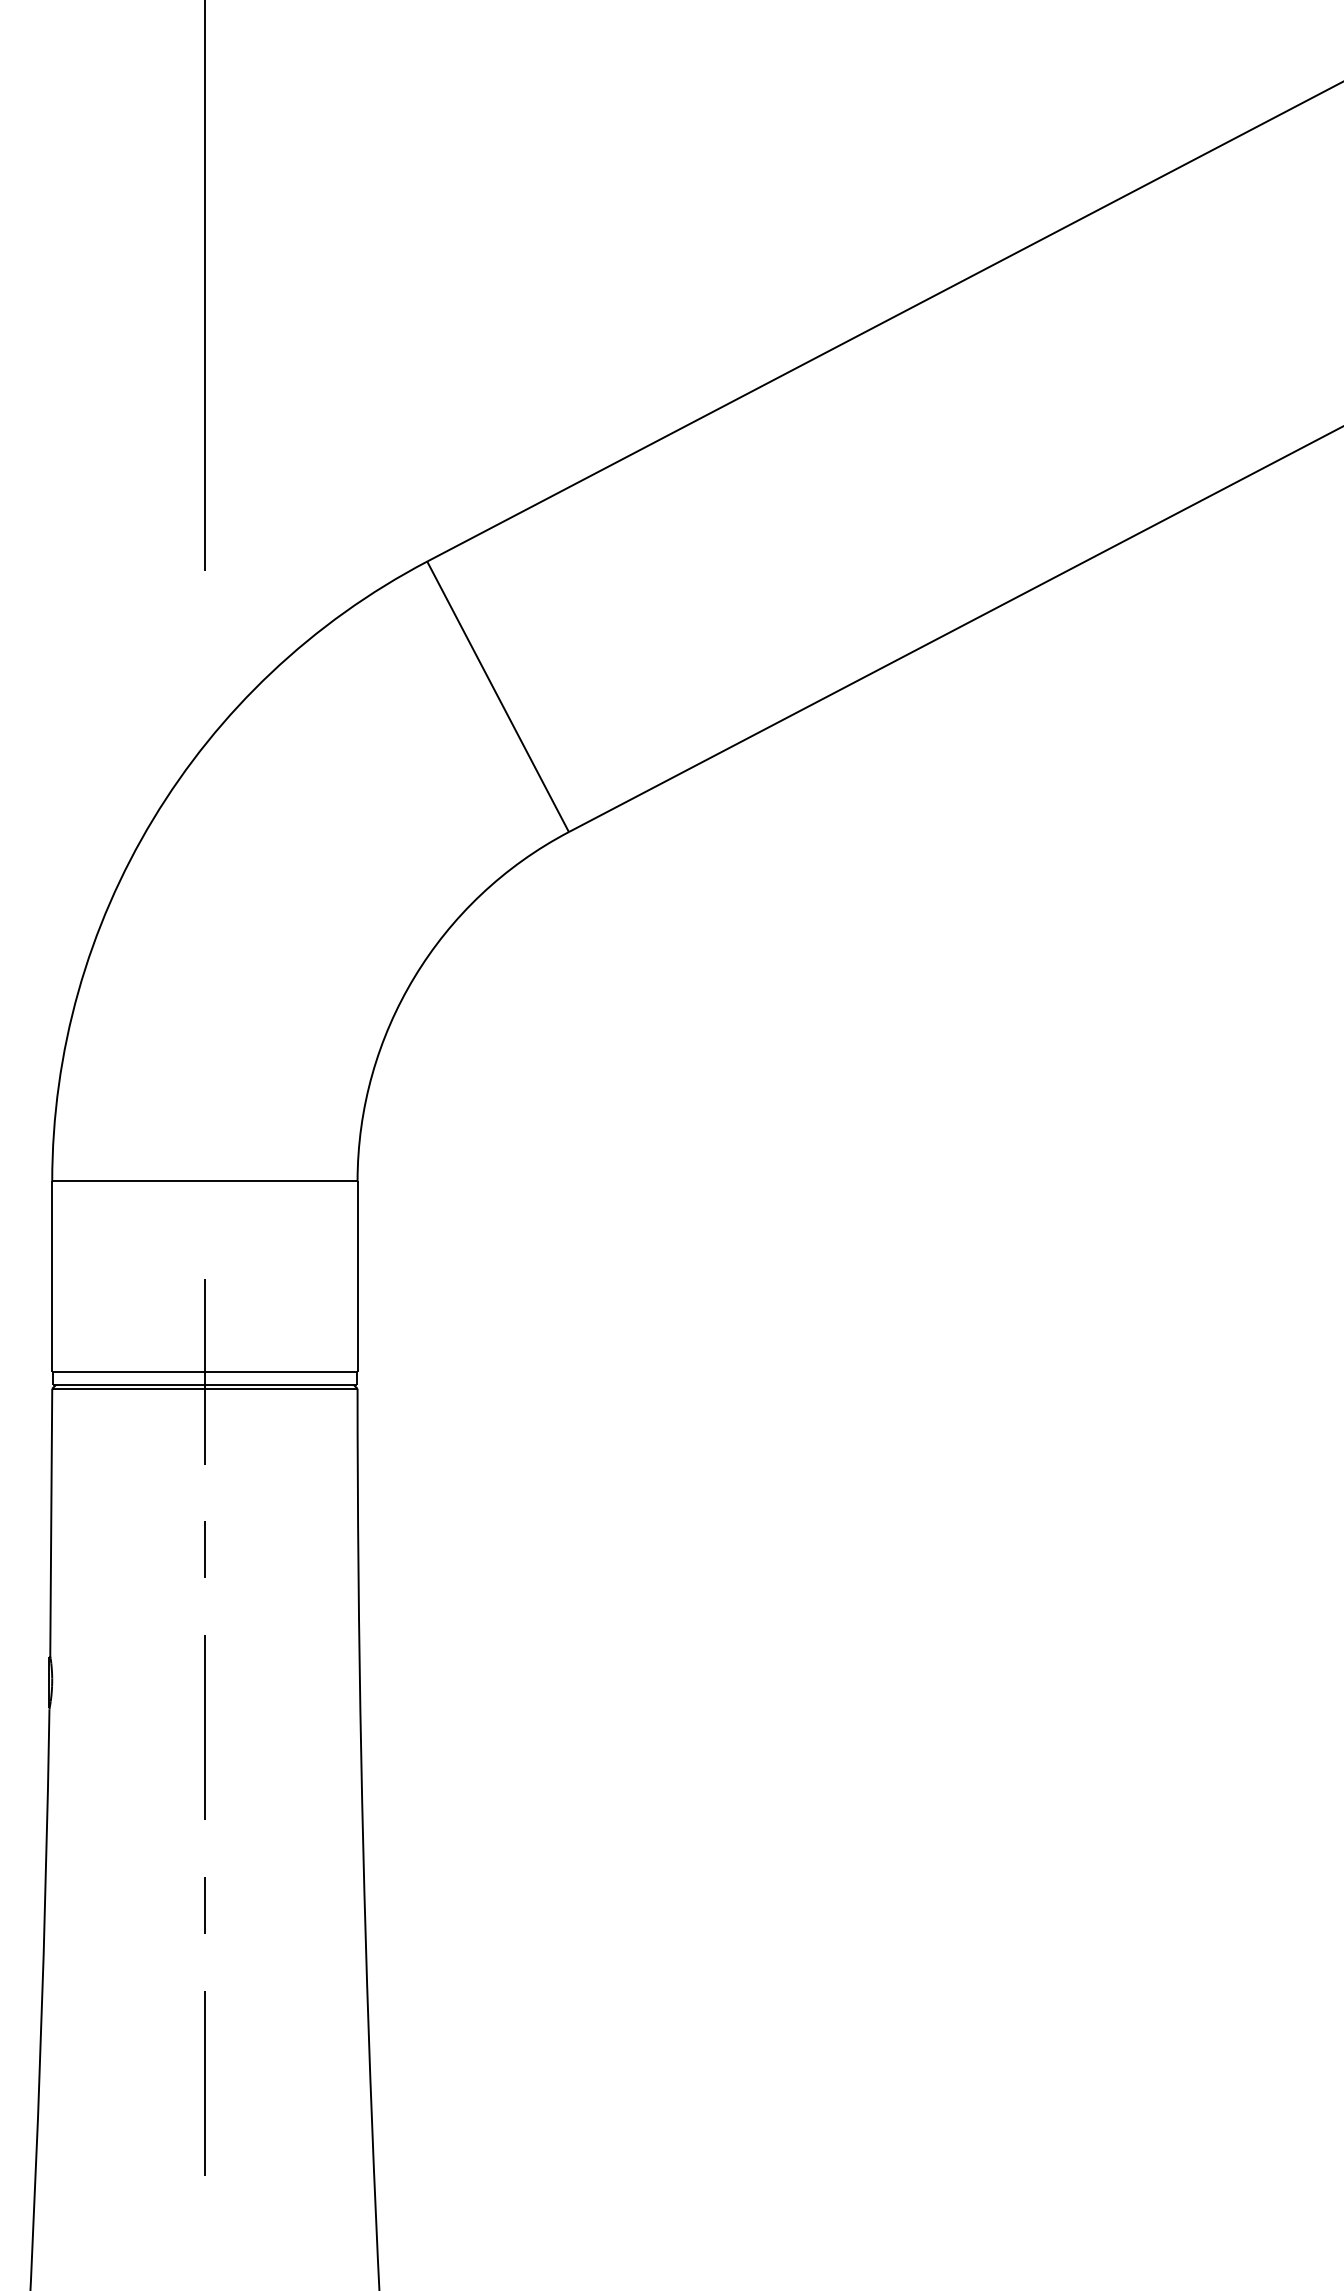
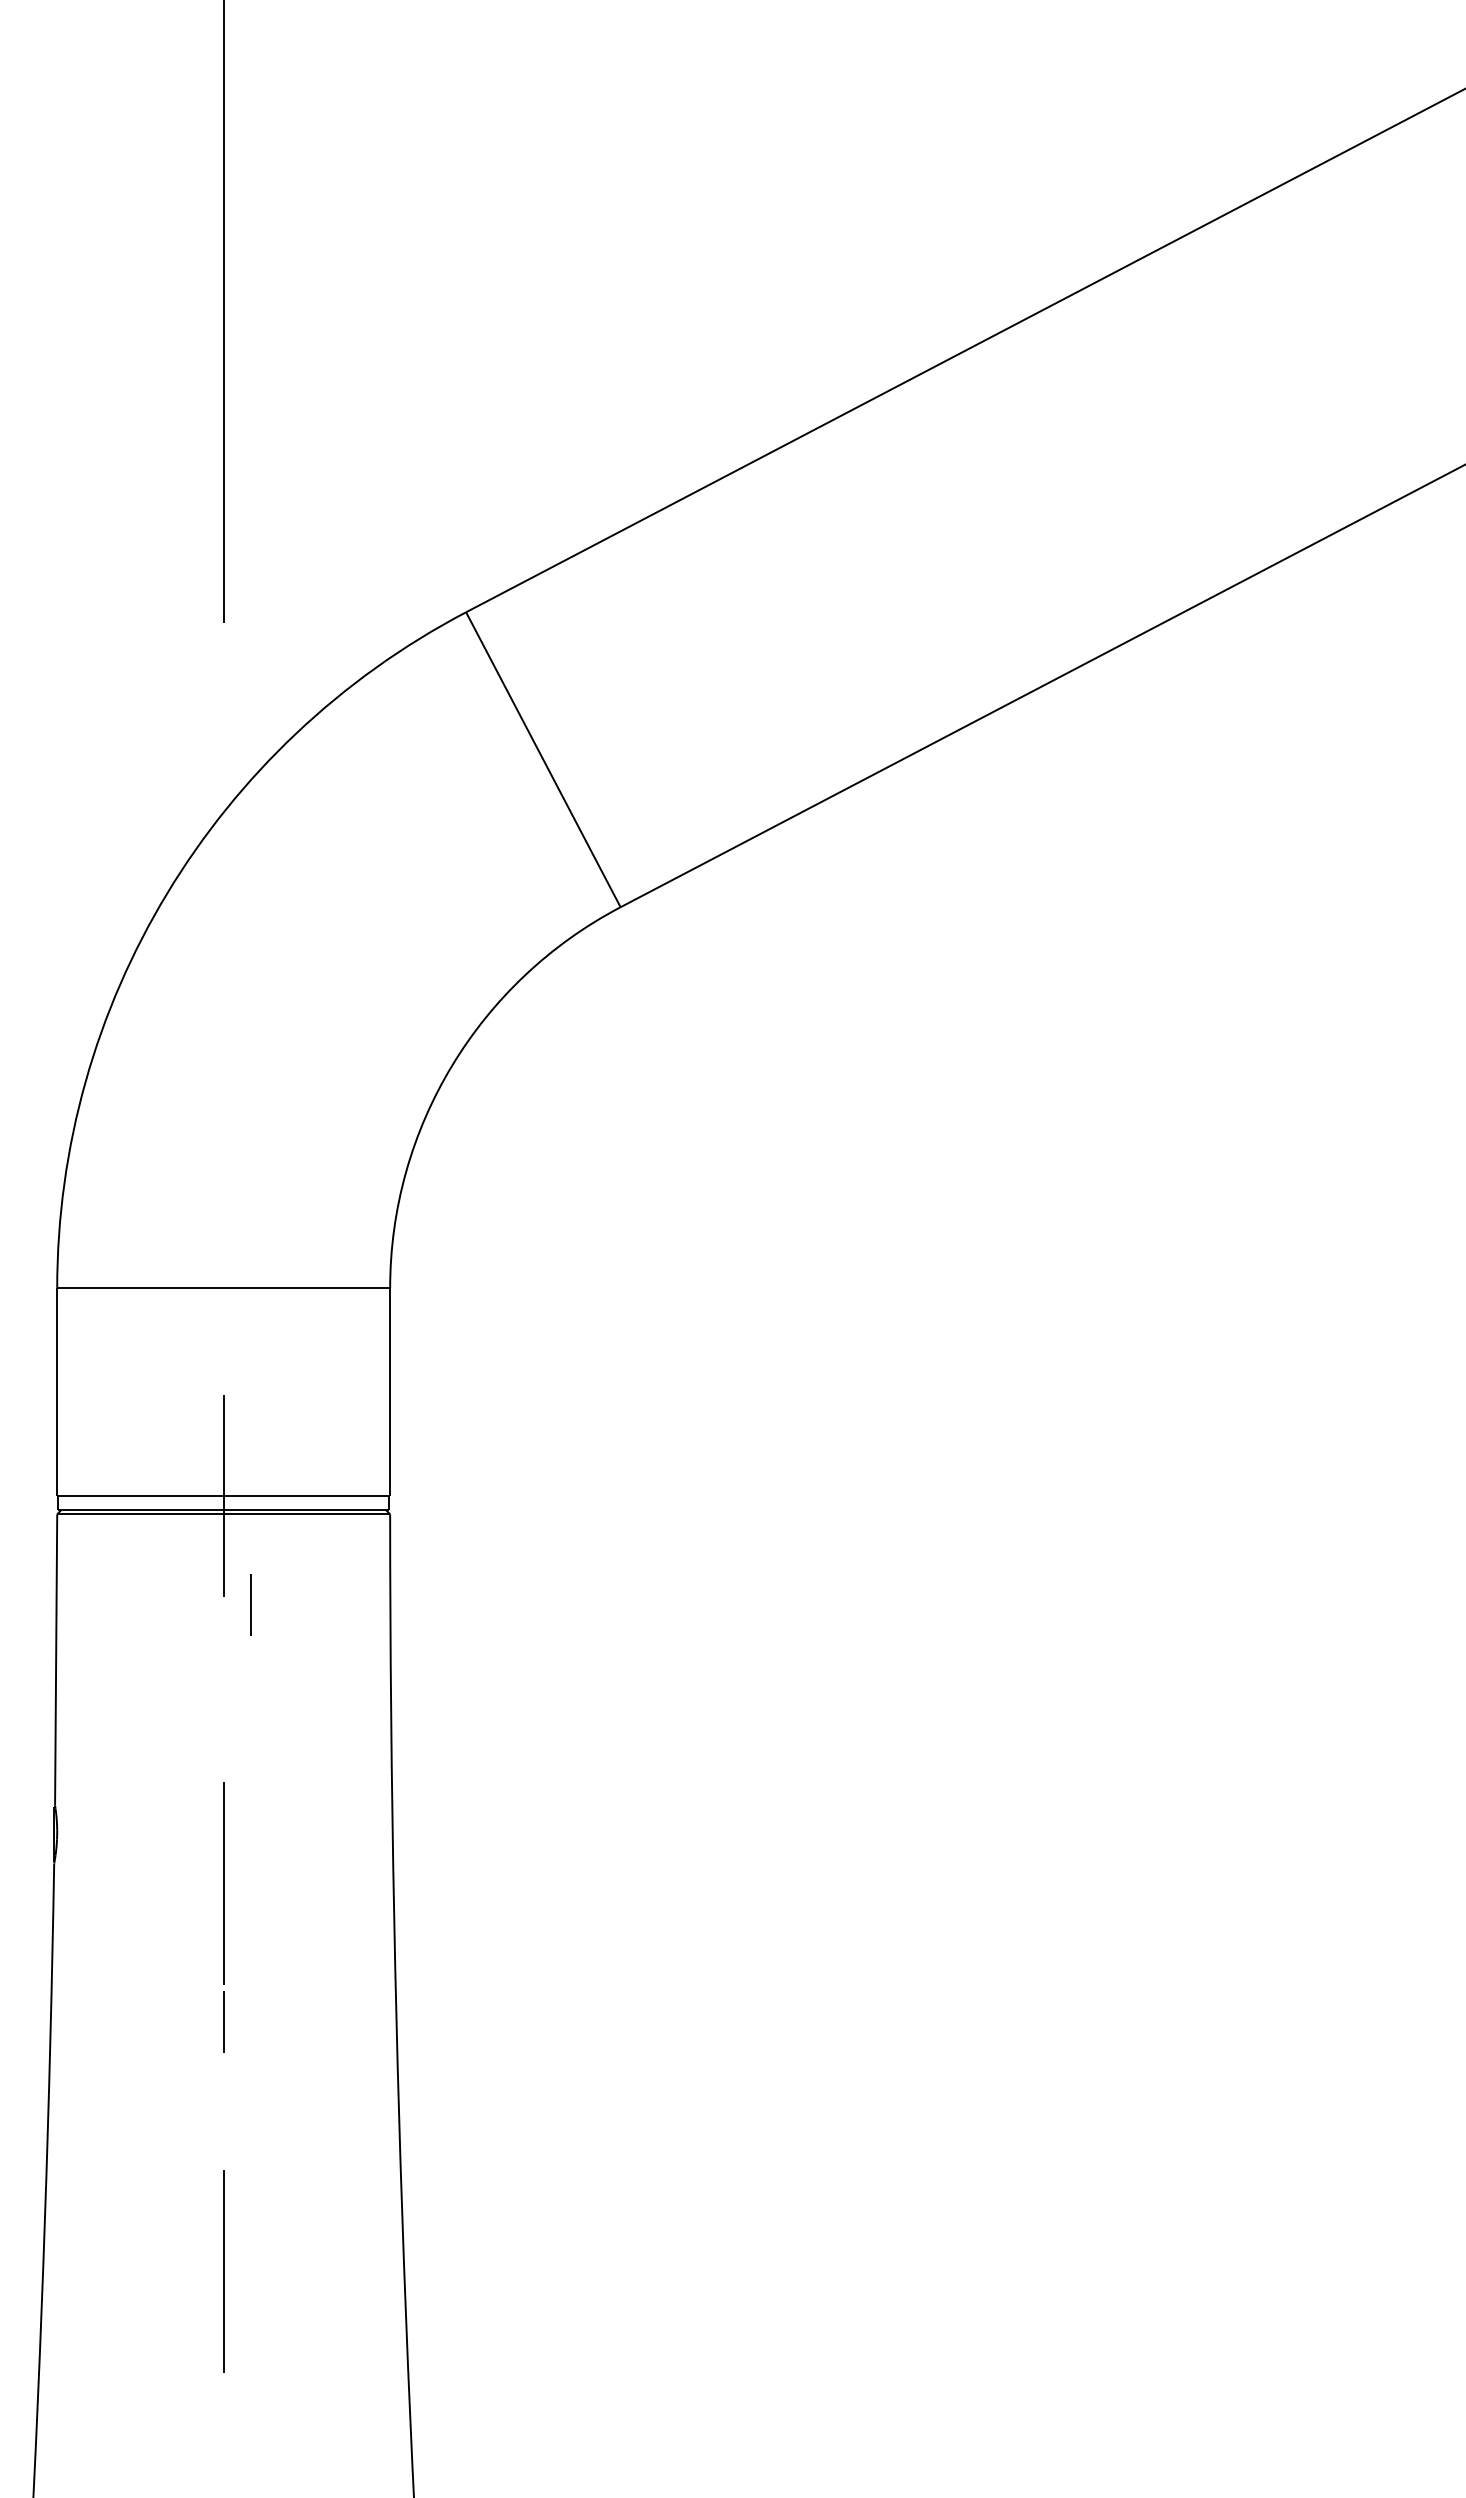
line: (204, 1549) -> (250, 1604), moved
line: (204, 1905) -> (223, 2021), moved

